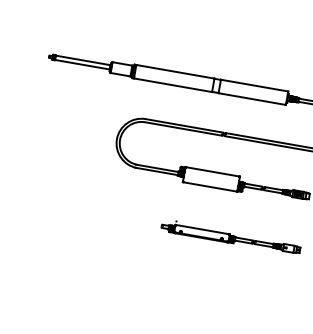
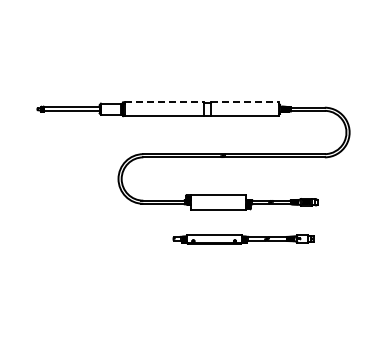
line: (175, 71) -> (164, 102), solid -> dashed
line: (255, 85) -> (245, 102), solid -> dashed
part: (230, 238) -> (243, 239), moved

